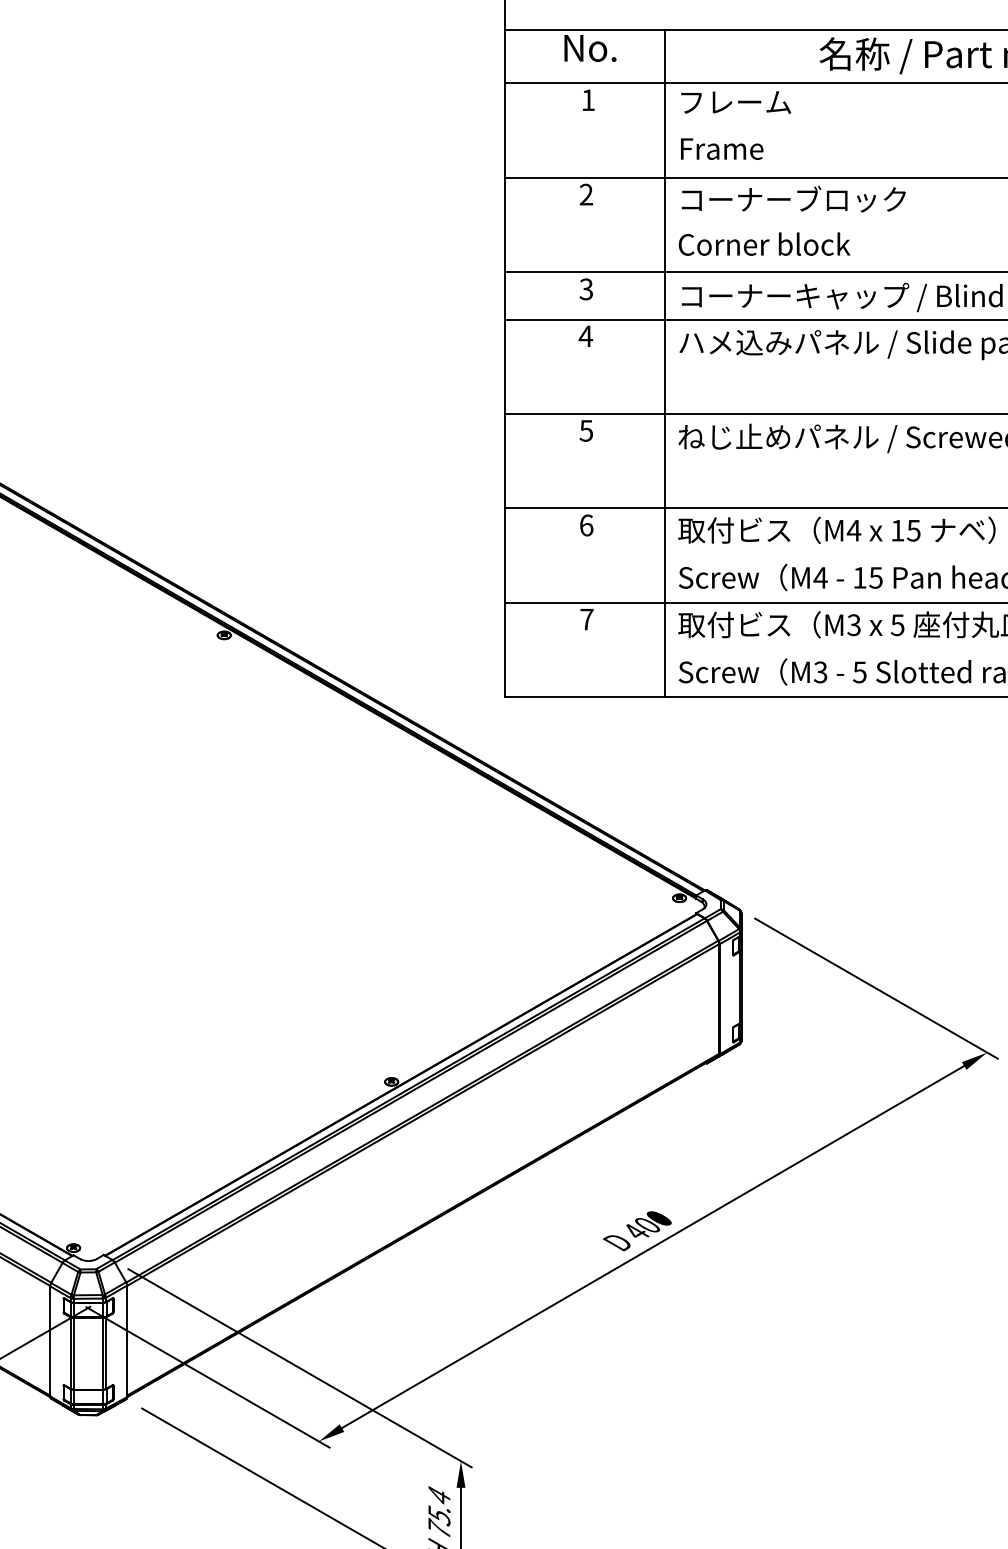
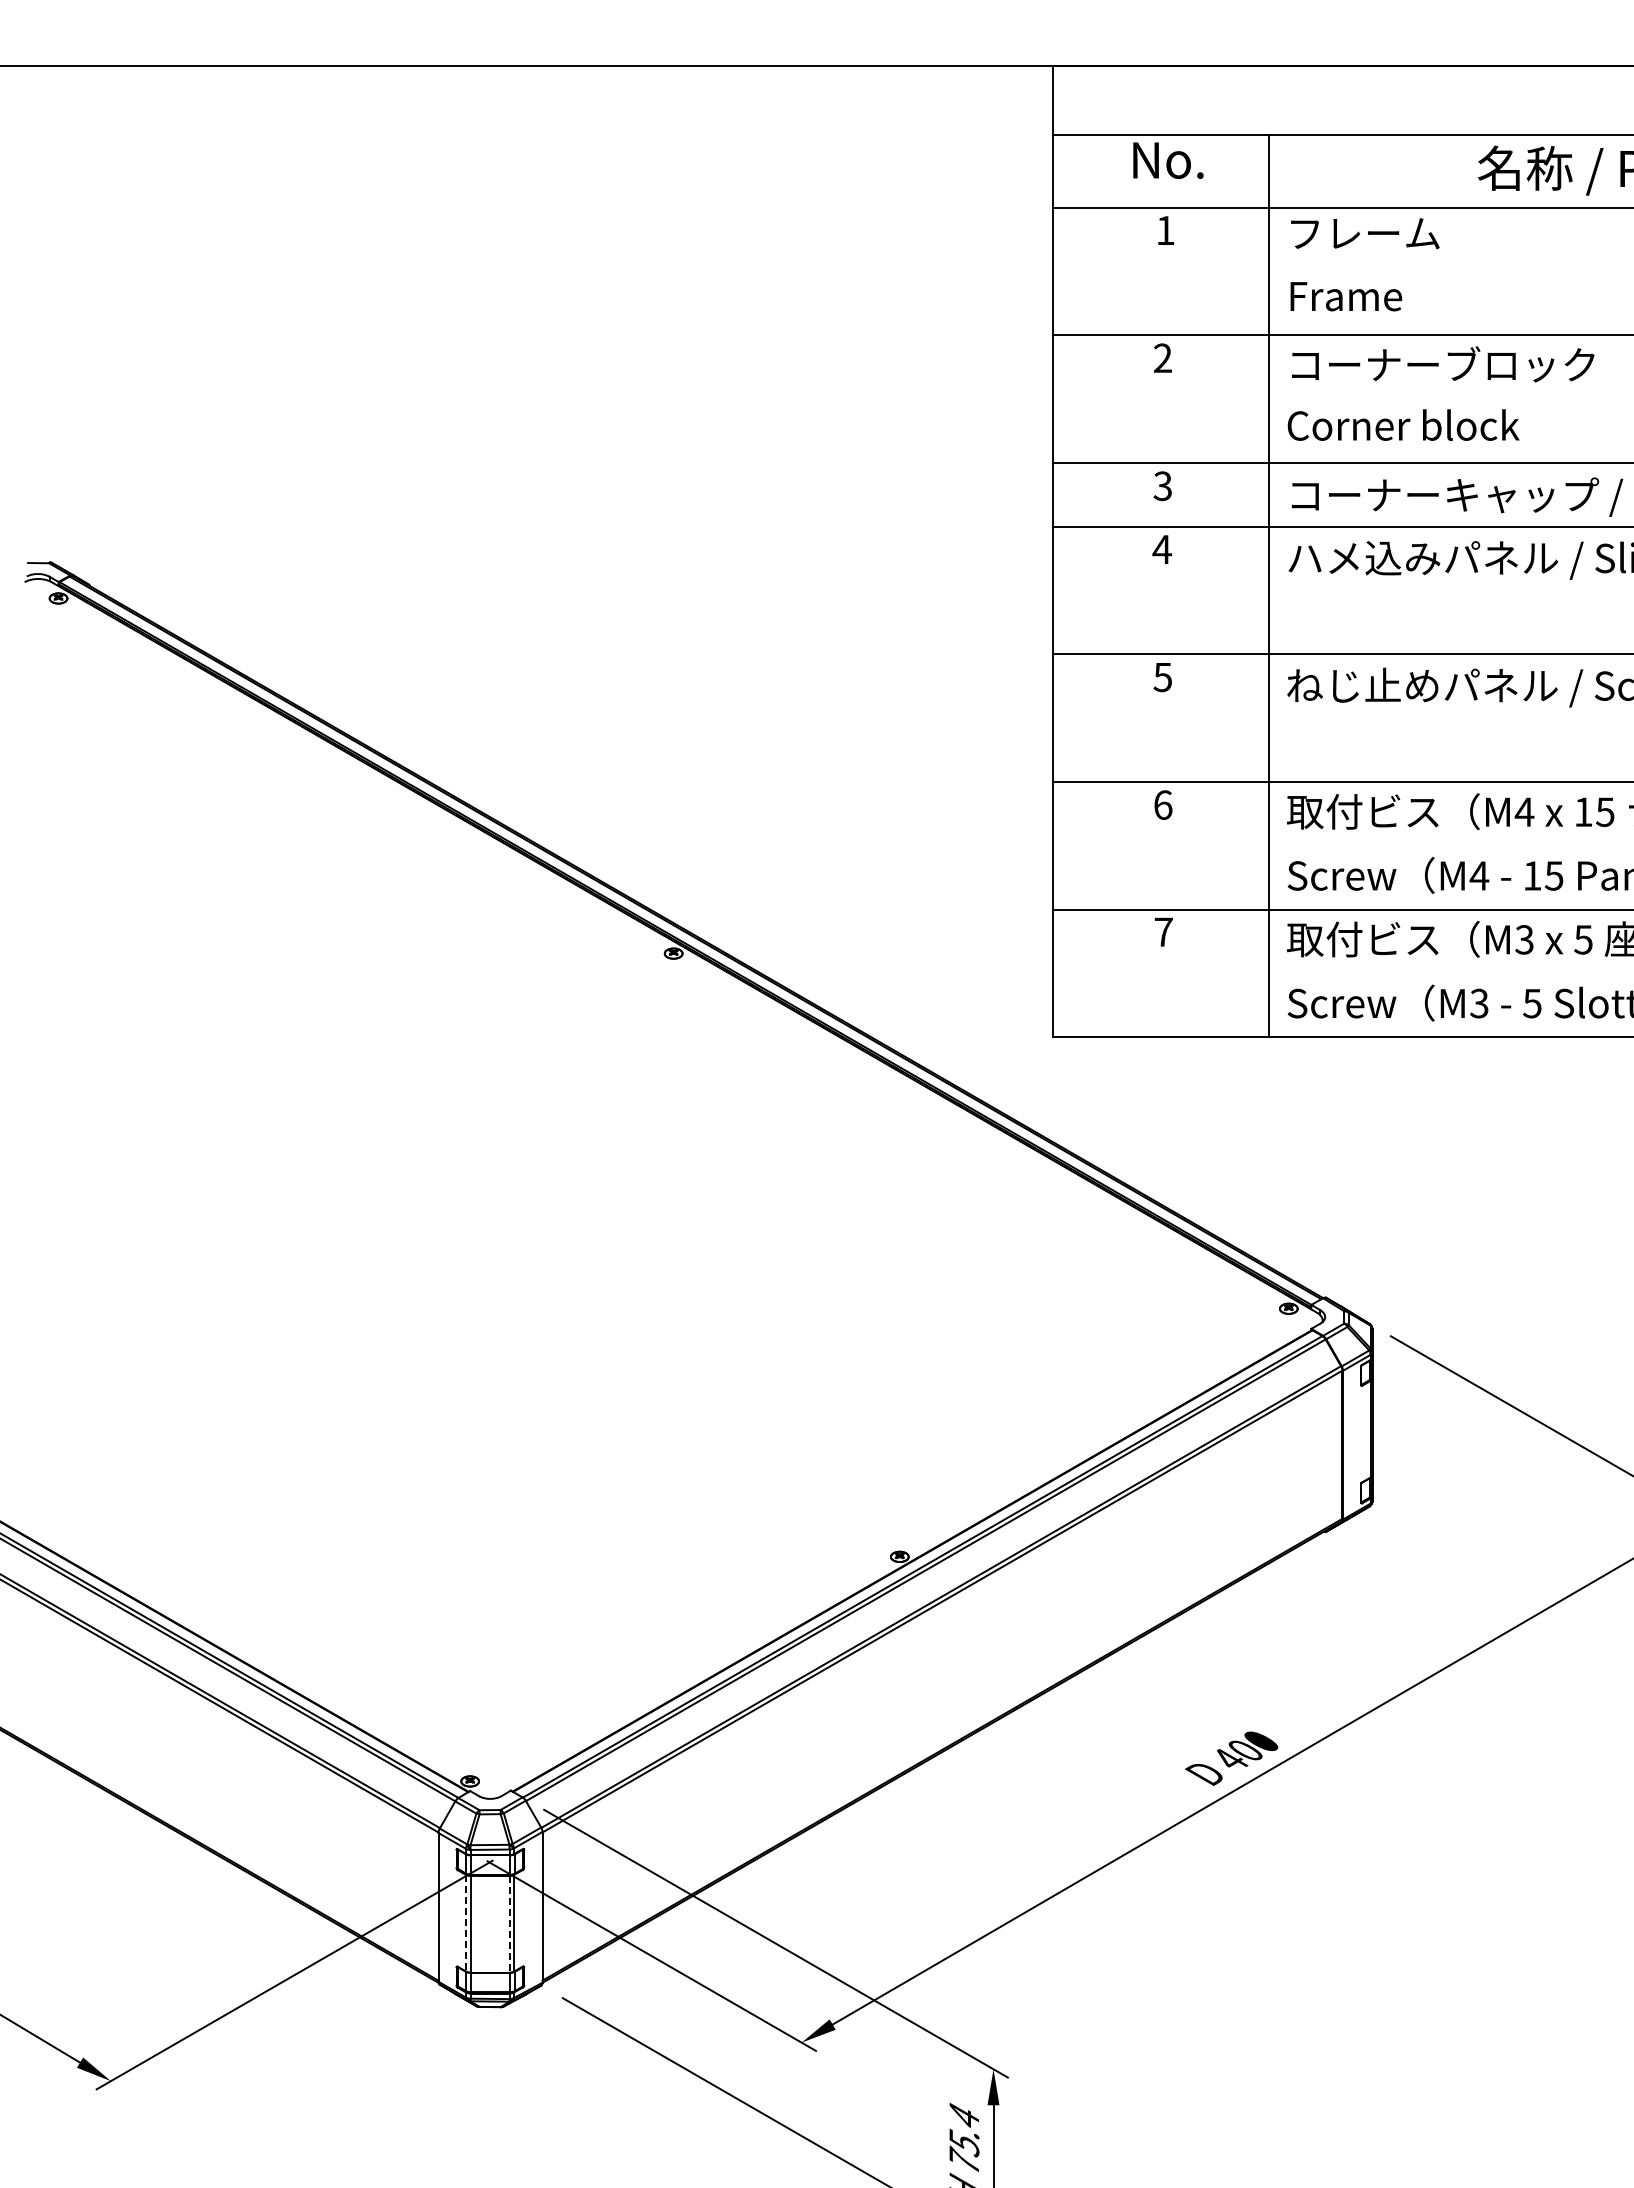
line: (70, 1353) -> (466, 1923), solid -> dashed
line: (102, 1354) -> (509, 1924), solid -> dashed

